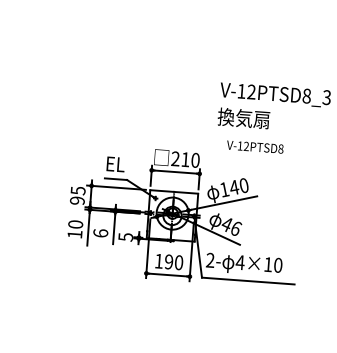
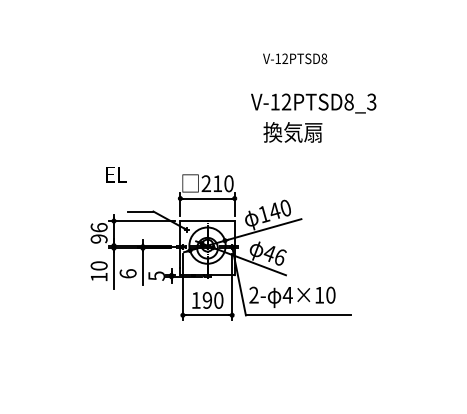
text: (243, 118) -> (292, 132), moved
text: (255, 146) -> (295, 58), moved
text: (115, 164) -> (116, 174), moved
text: (77, 190) -> (98, 227), 95 -> 96

